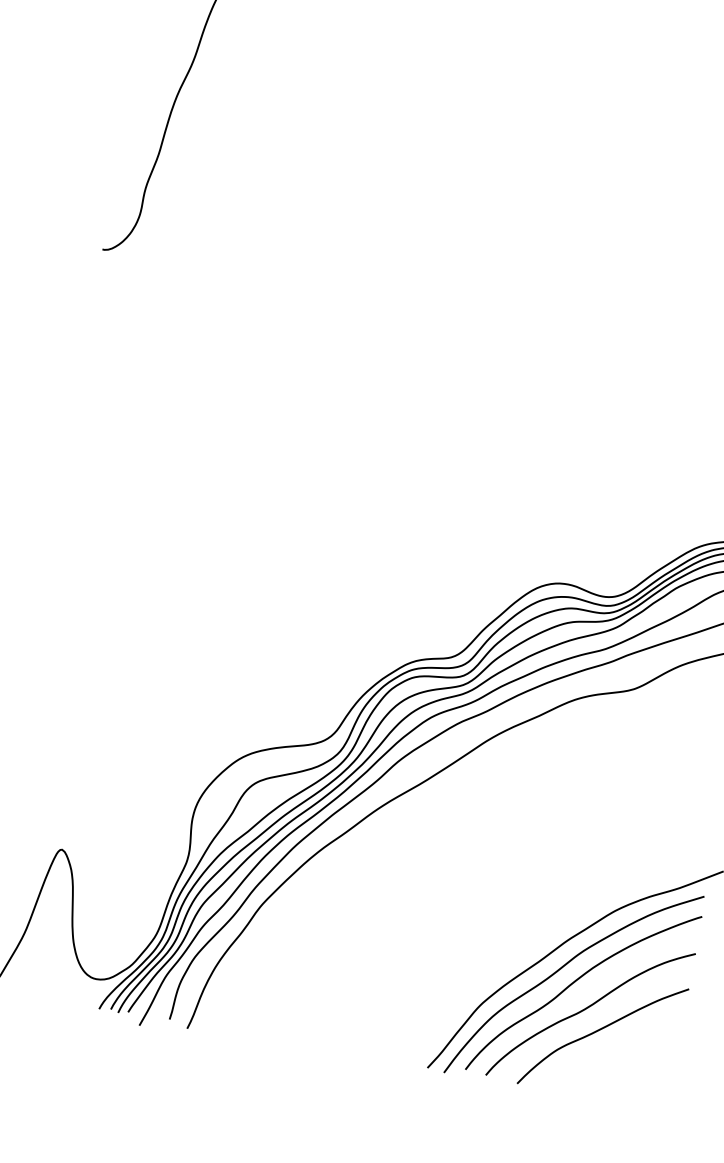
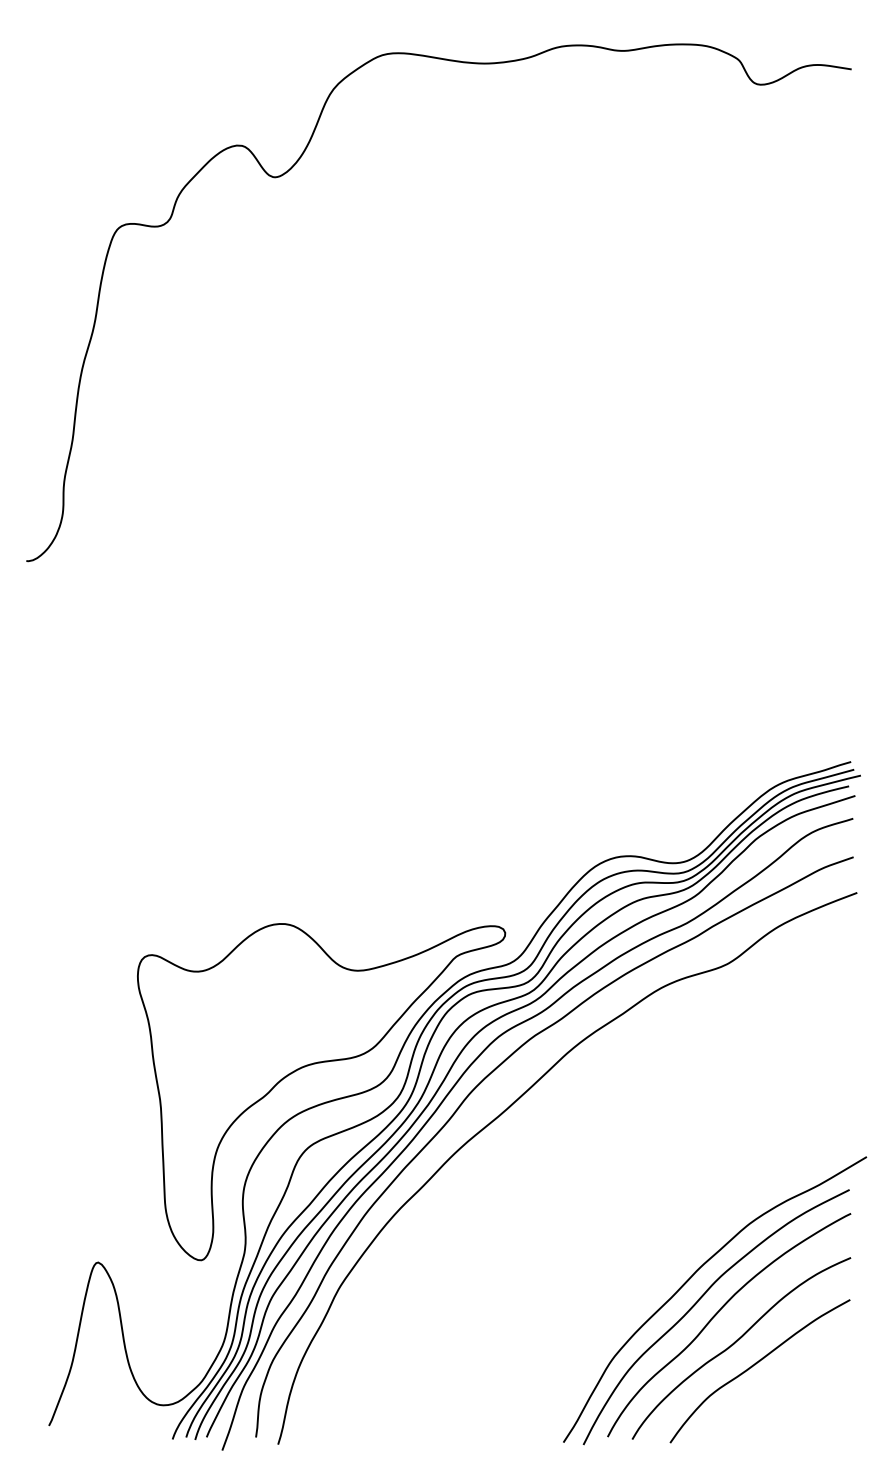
part: (273, 714) -> (315, 1064), added

